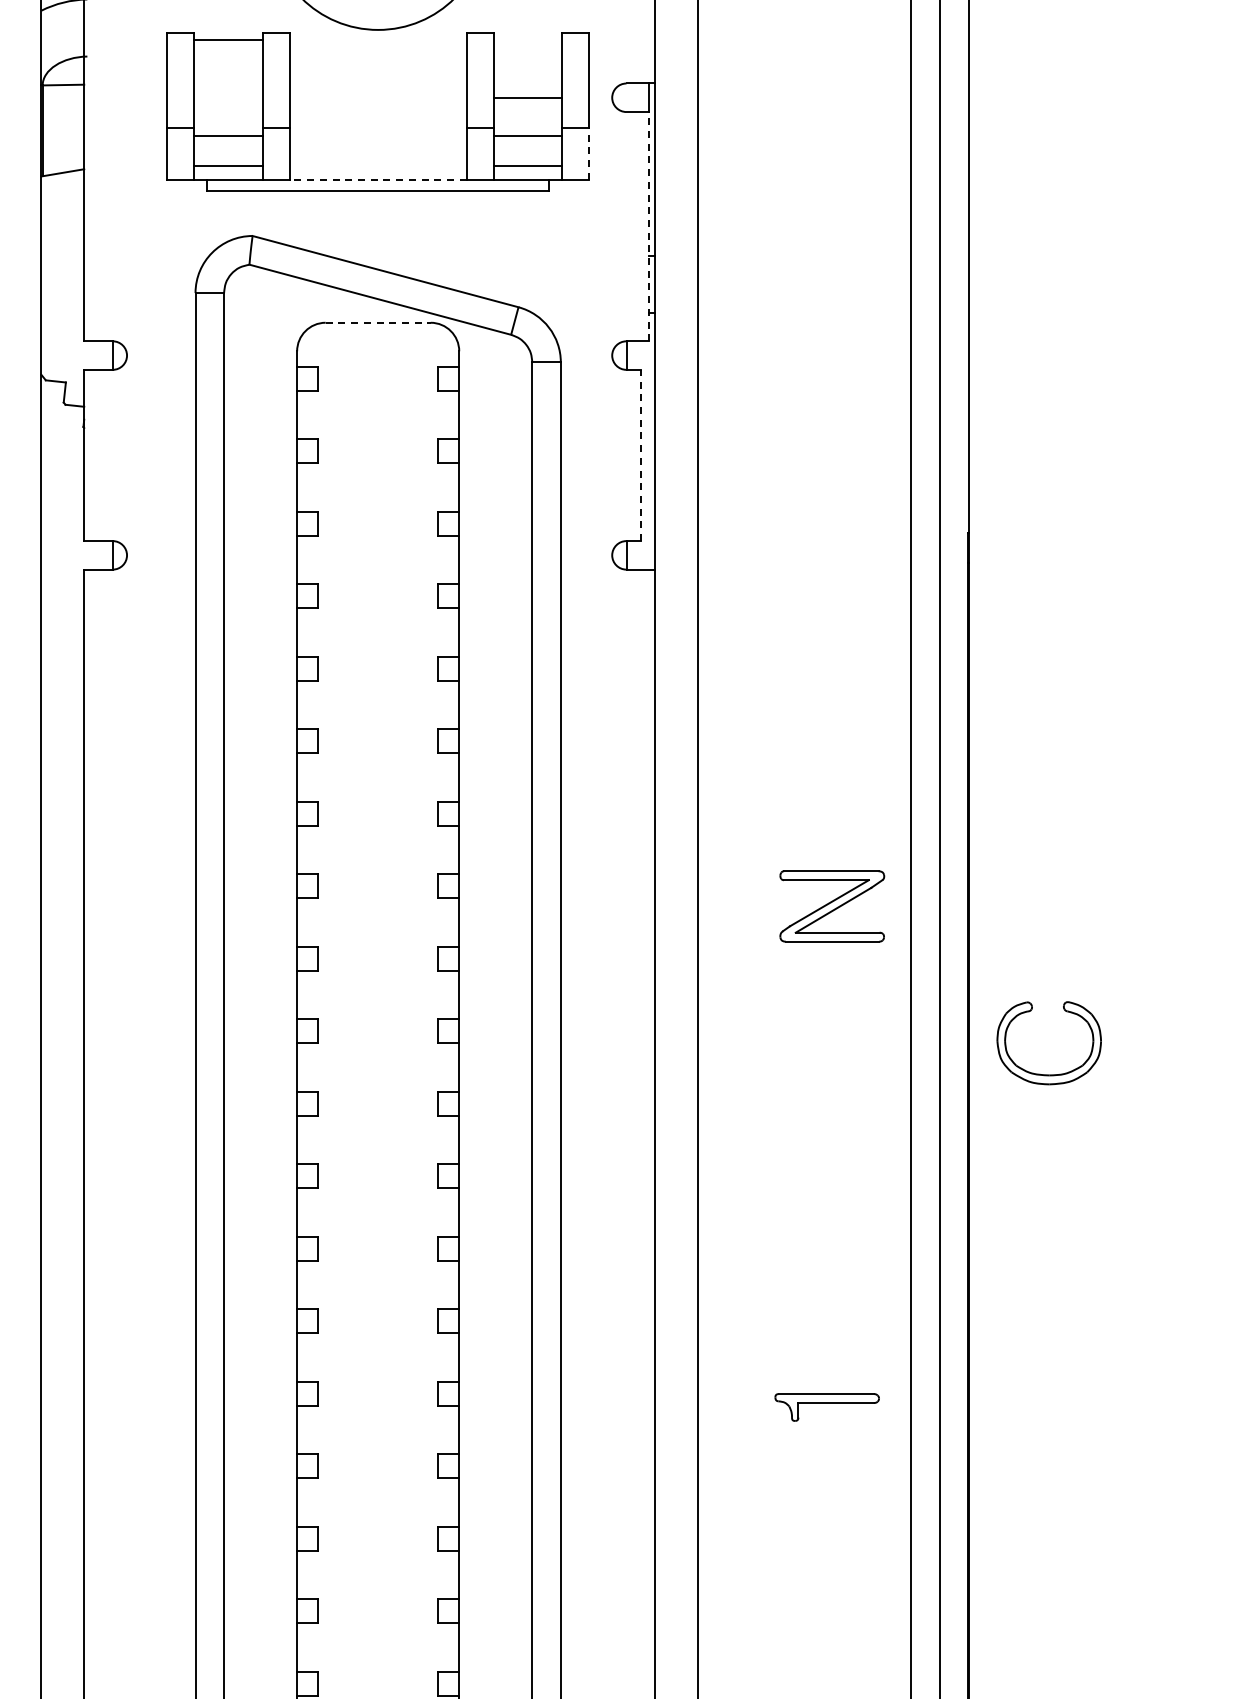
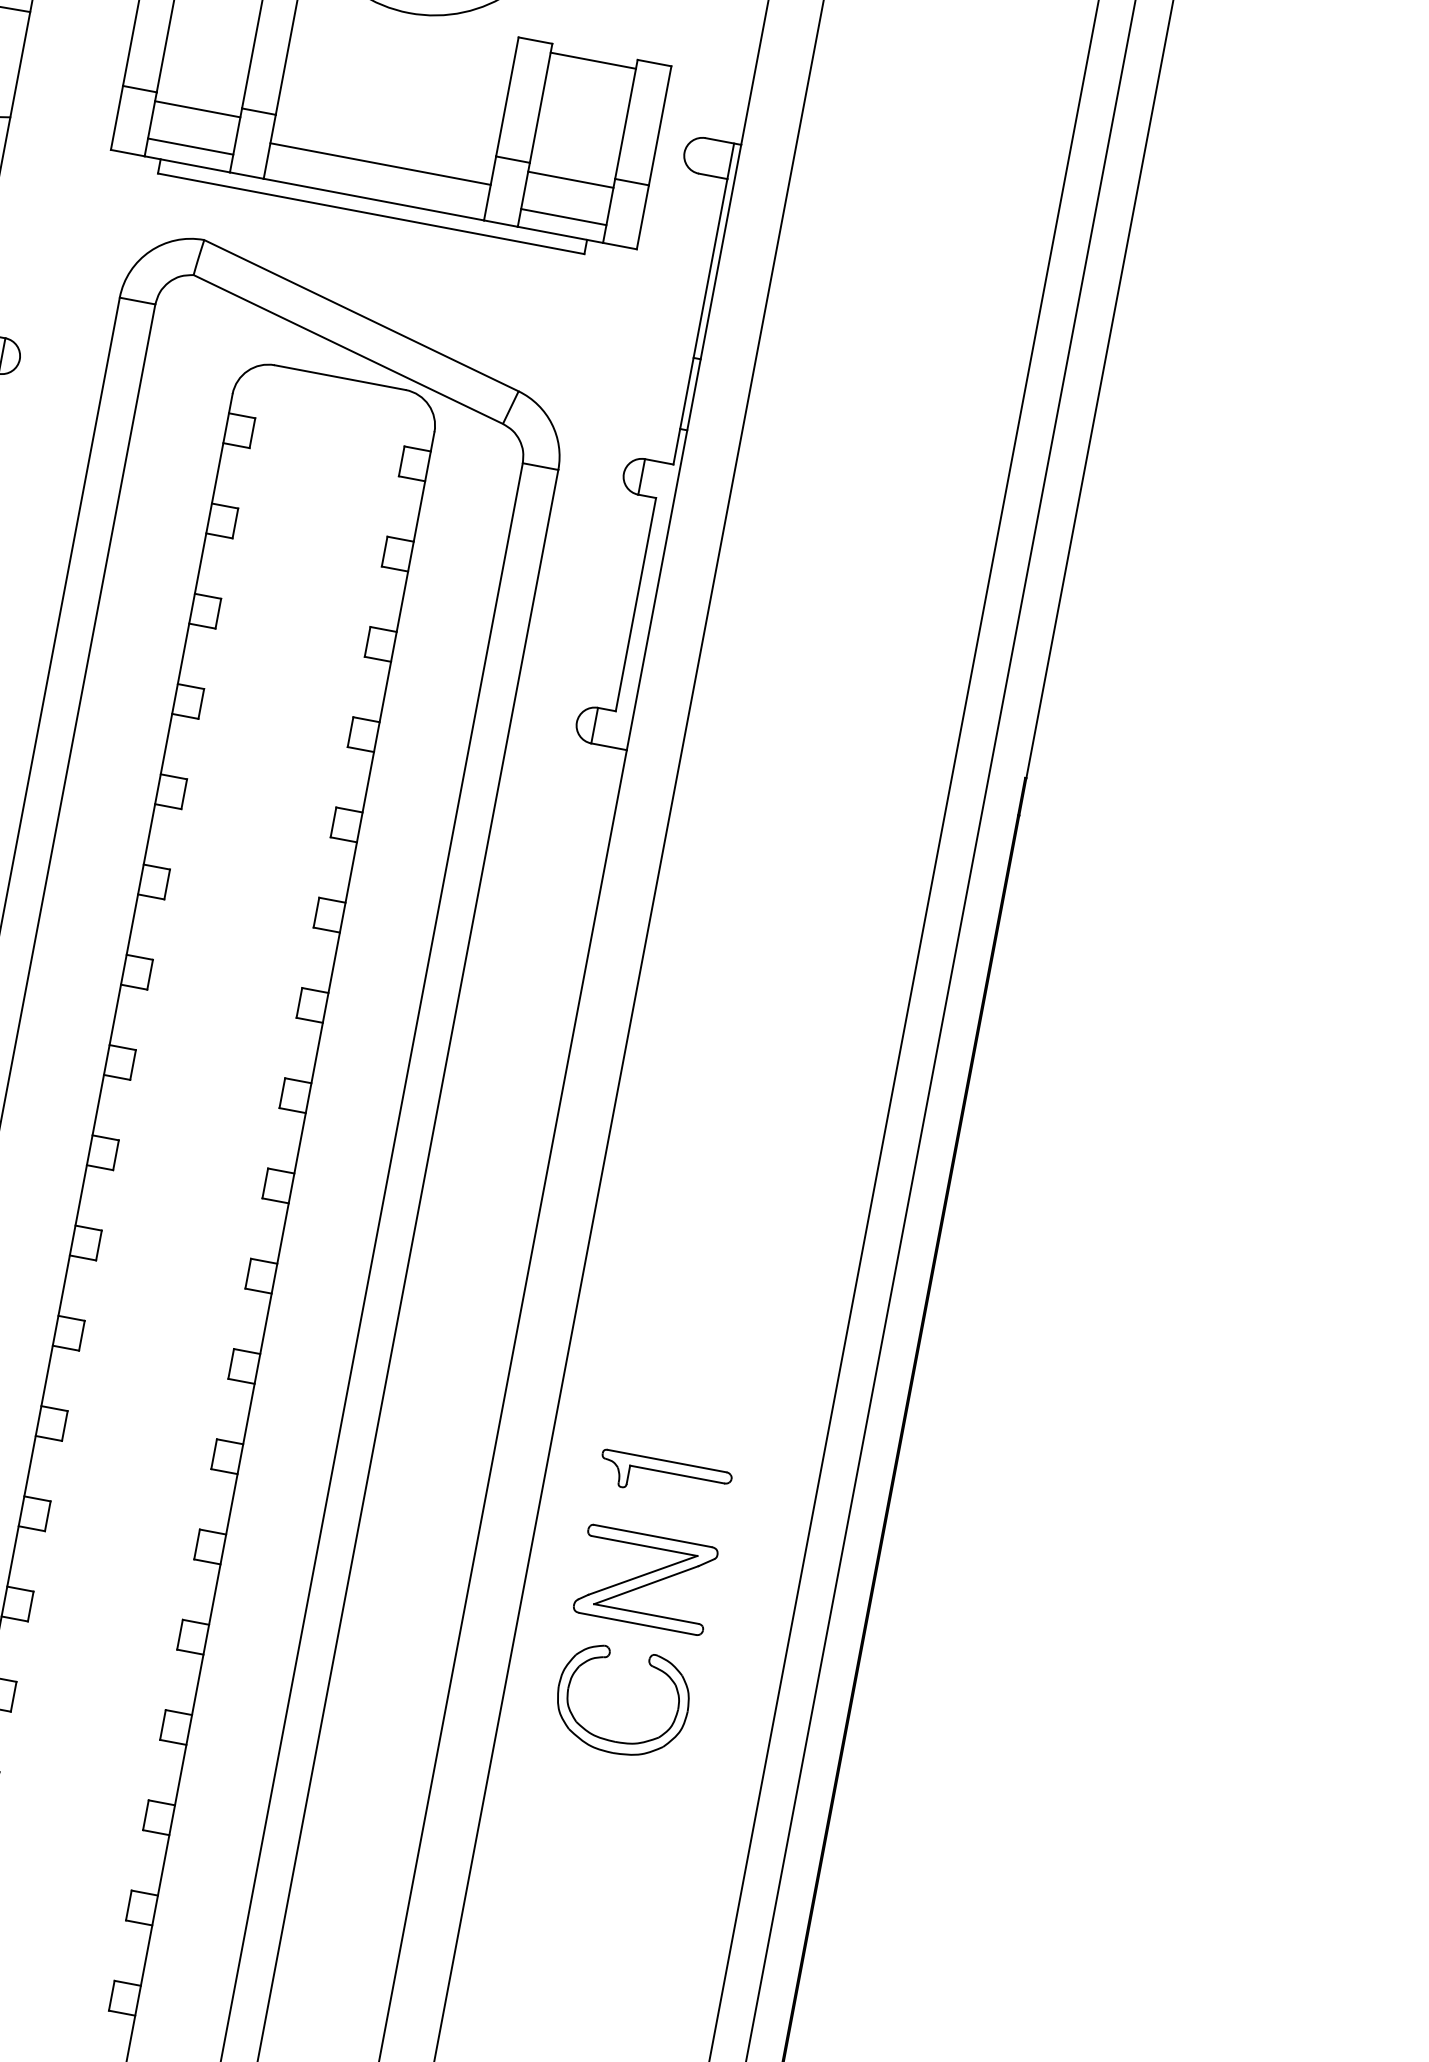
line: (527, 97) -> (592, 60), moved
line: (377, 151) -> (379, 164), added
line: (589, 154) -> (642, 217), dashed -> solid
line: (377, 179) -> (373, 199), dashed -> solid
line: (649, 226) -> (700, 321), dashed -> solid
line: (378, 322) -> (340, 377), dashed -> solid
line: (640, 455) -> (635, 604), dashed -> solid
part: (832, 906) -> (646, 1580), moved
part: (1048, 1074) -> (614, 1740), moved
part: (826, 1407) -> (664, 1477), moved

